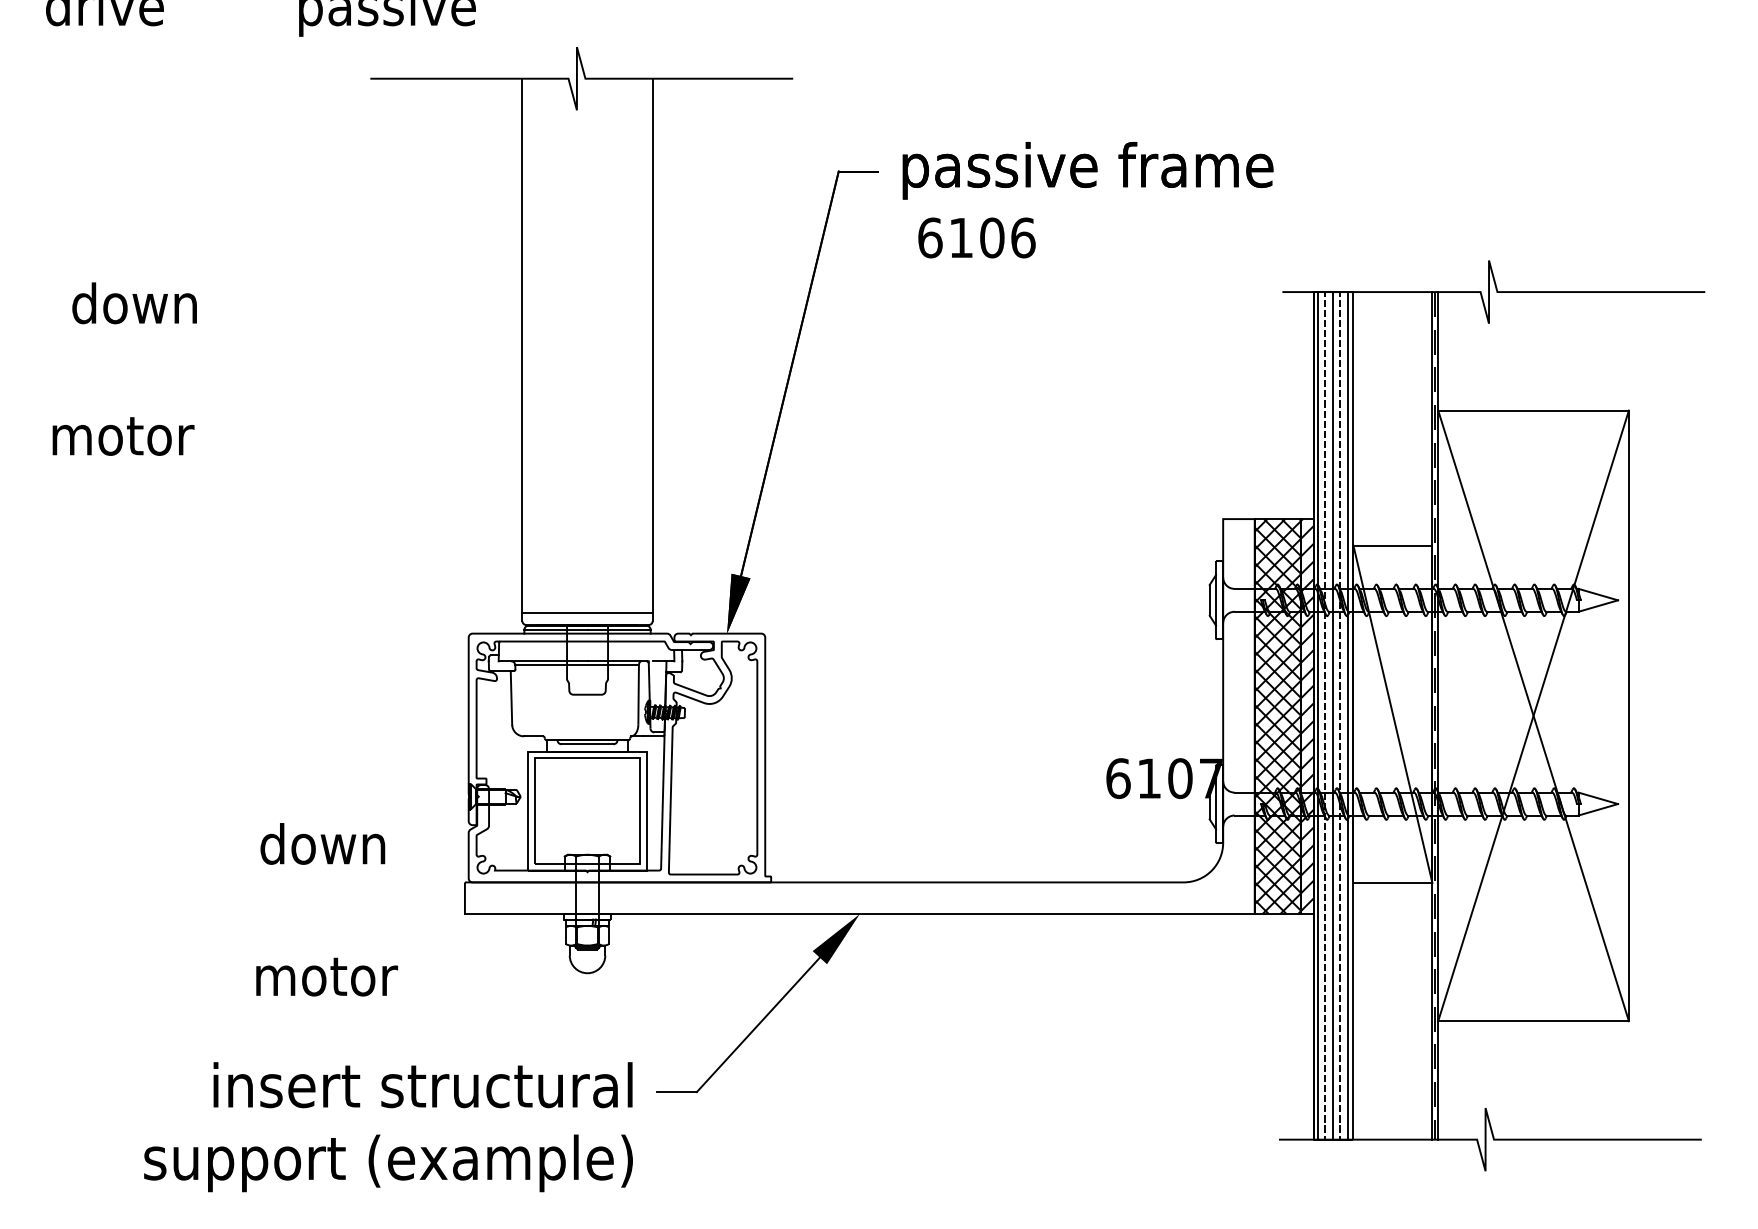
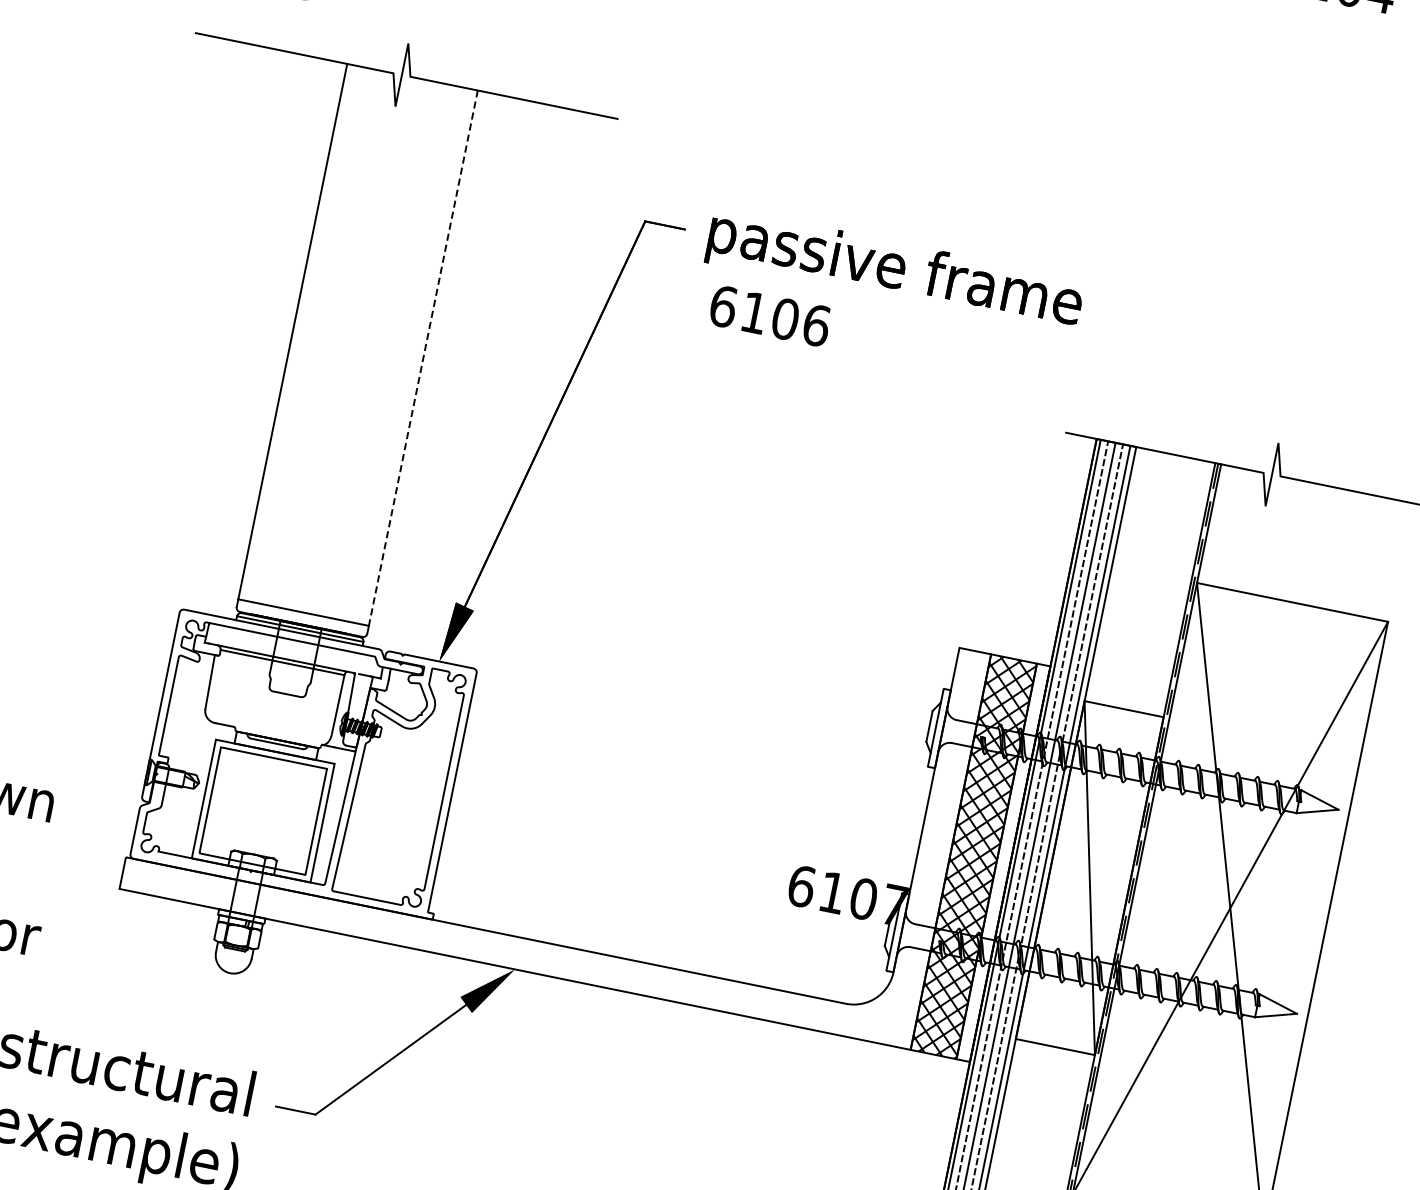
line: (652, 346) -> (423, 358), solid -> dashed
hatch: (1306, 715) -> (1002, 861), removed

